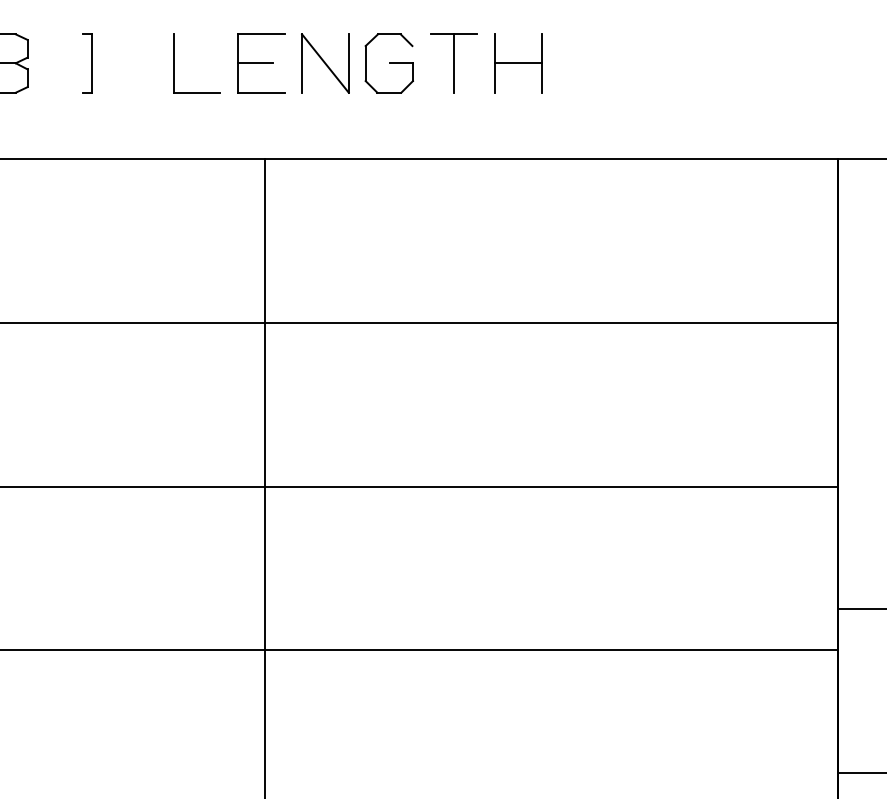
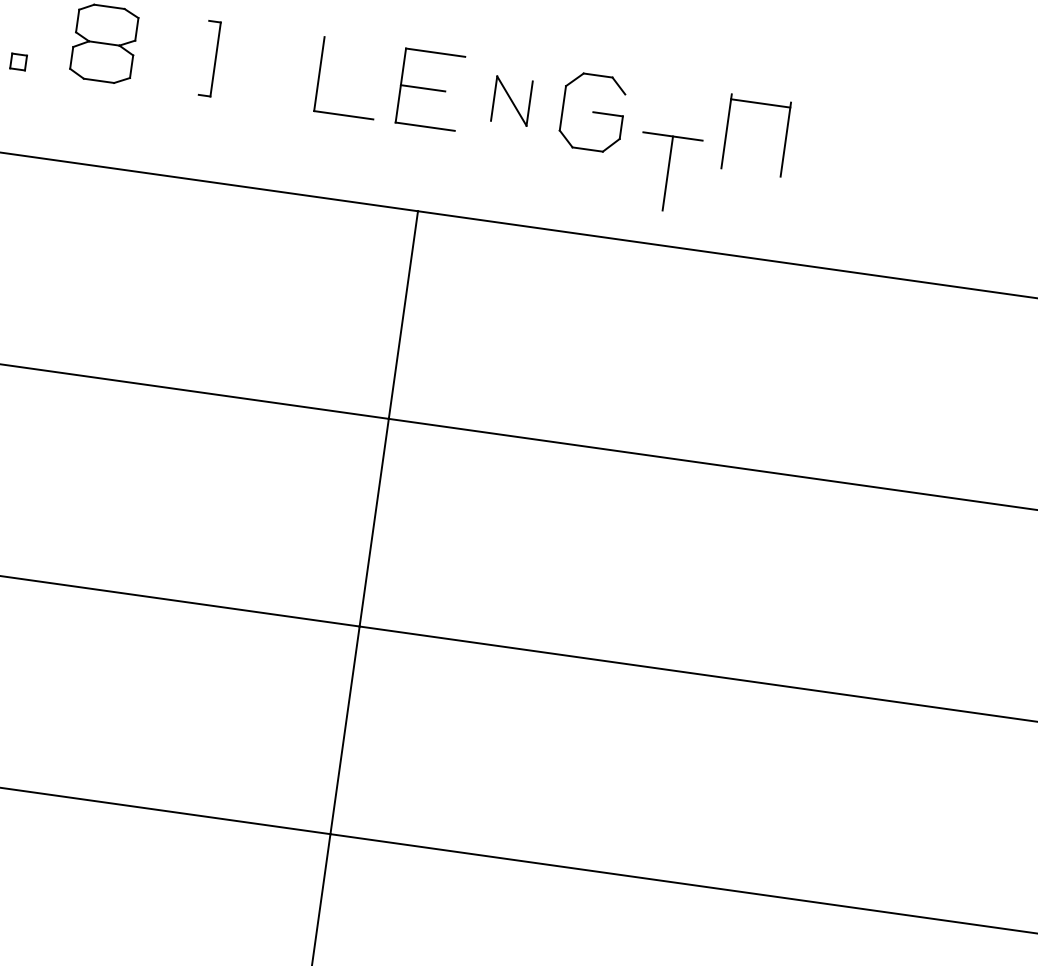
part: (325, 63) -> (511, 101), size x0.6
part: (453, 63) -> (667, 173), moved
line: (517, 63) -> (759, 103), moved

